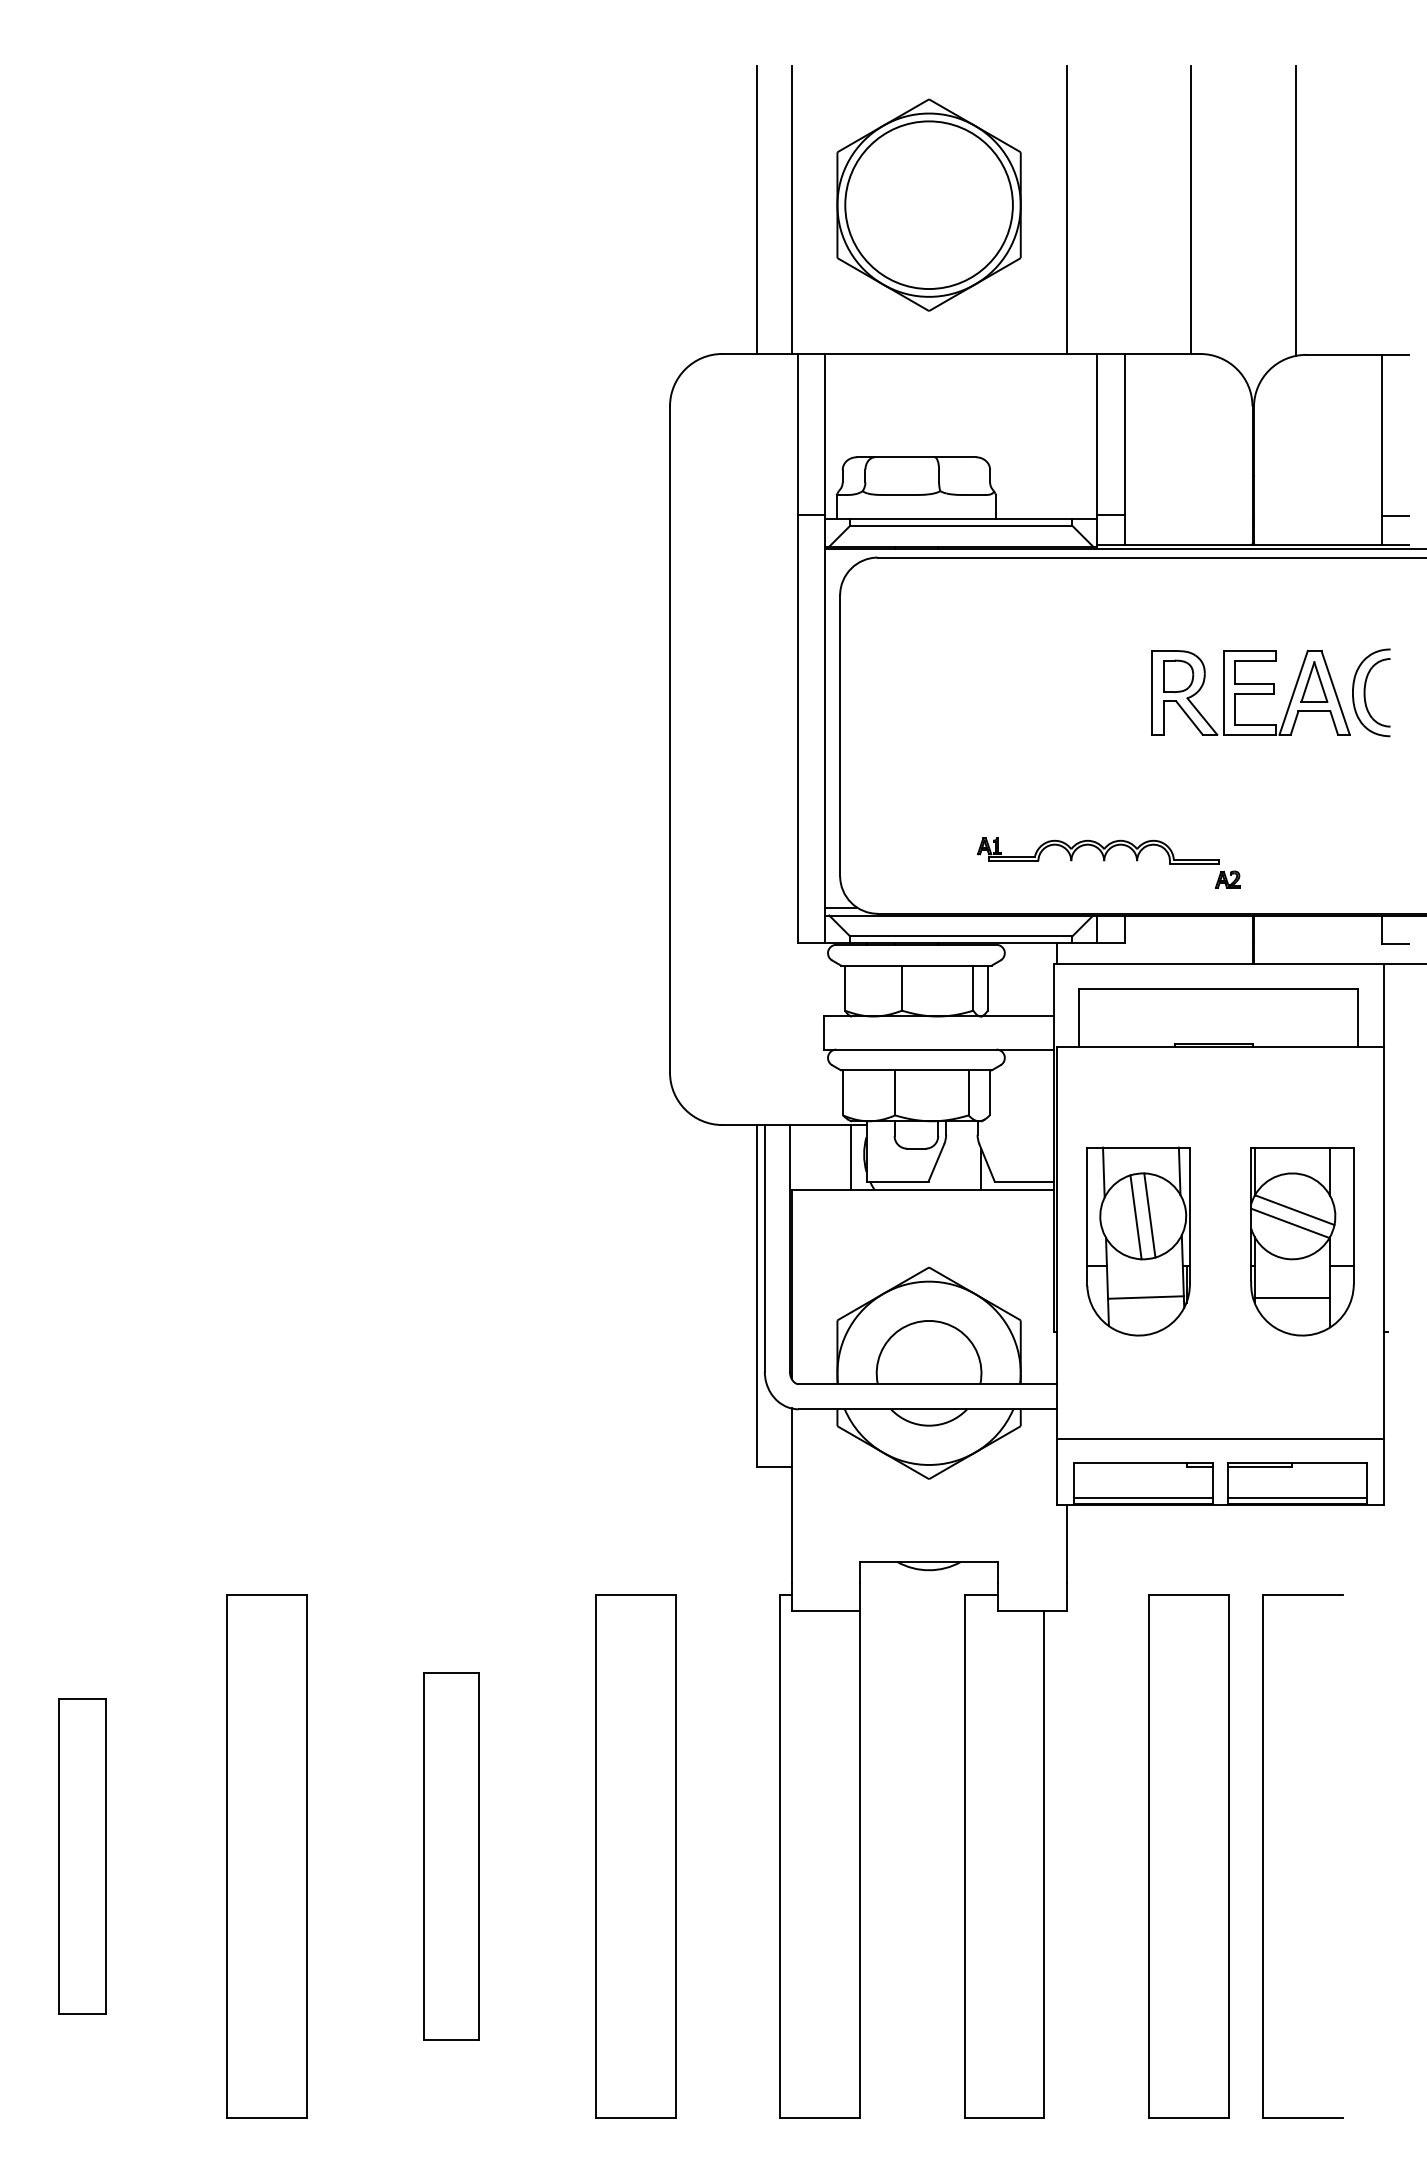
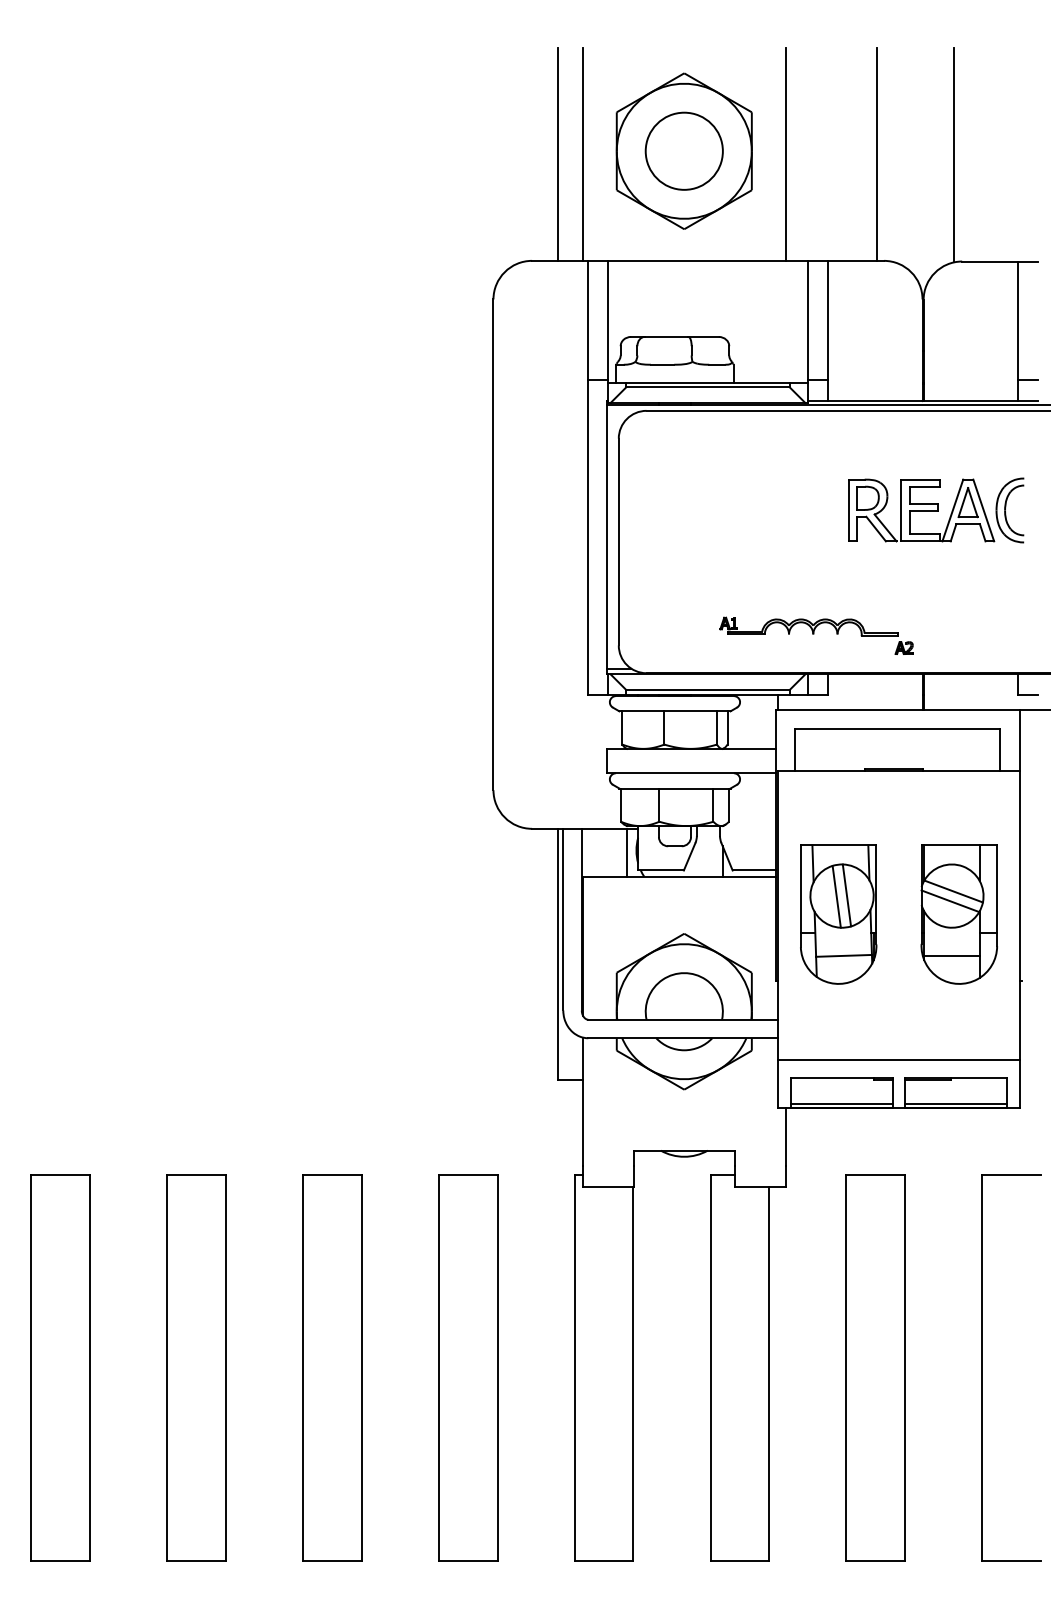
circle: (928, 204) -> (683, 150), size x0.62
part: (82, 1856) -> (60, 1367), size x1.67
part: (451, 1856) -> (332, 1367), size x1.43
part: (1263, 1856) -> (982, 1367), moved

